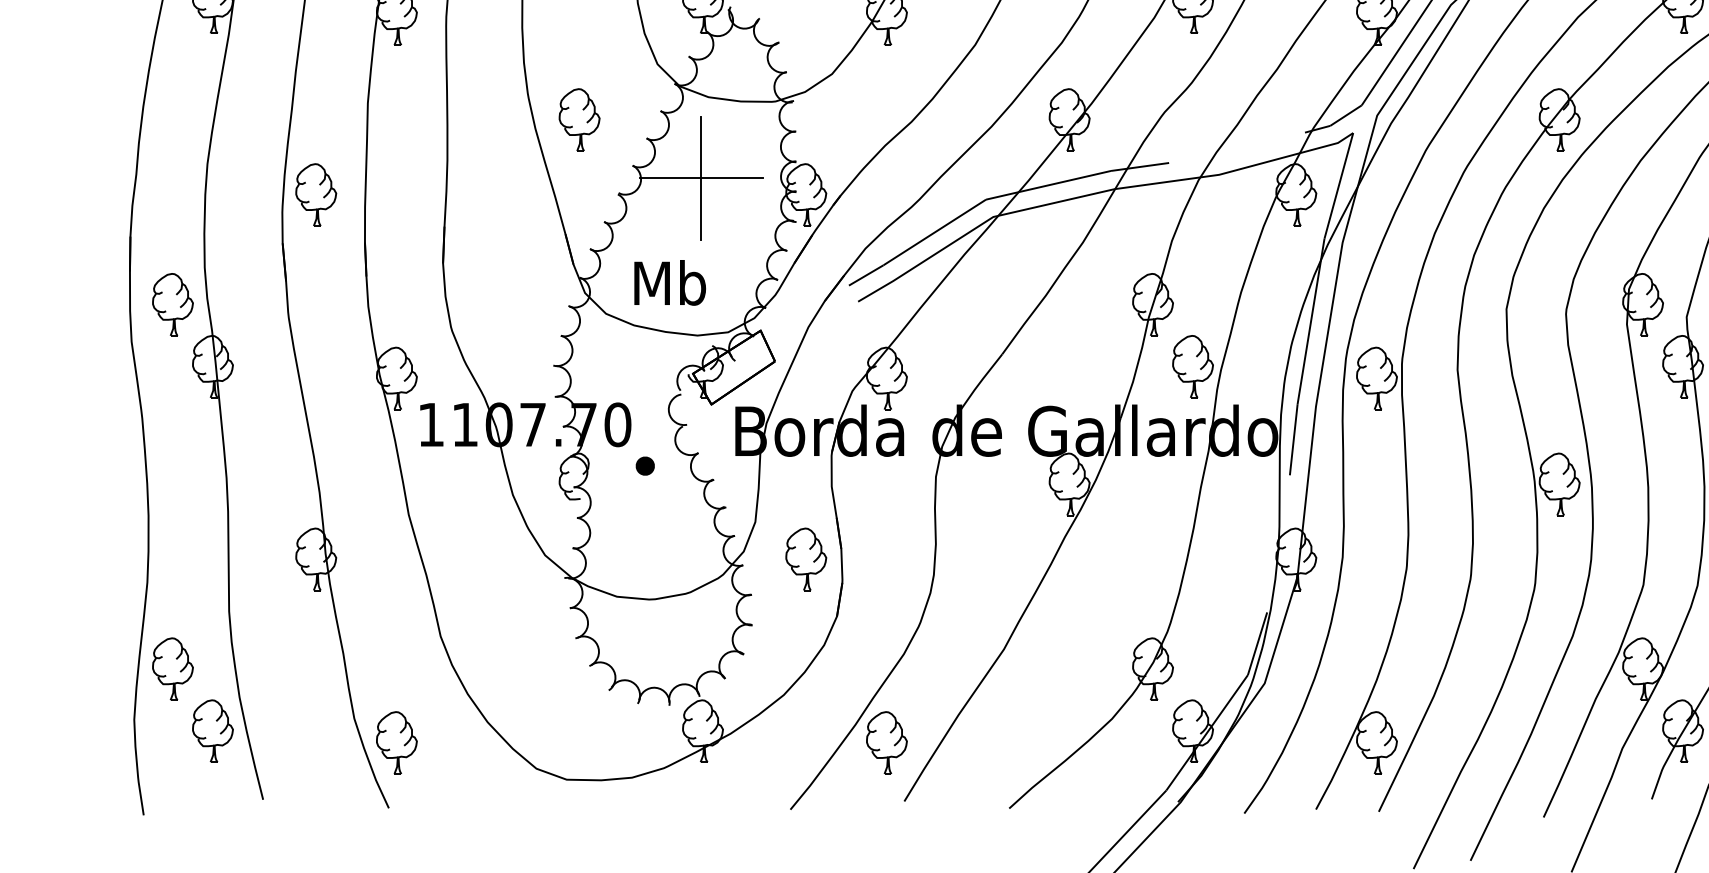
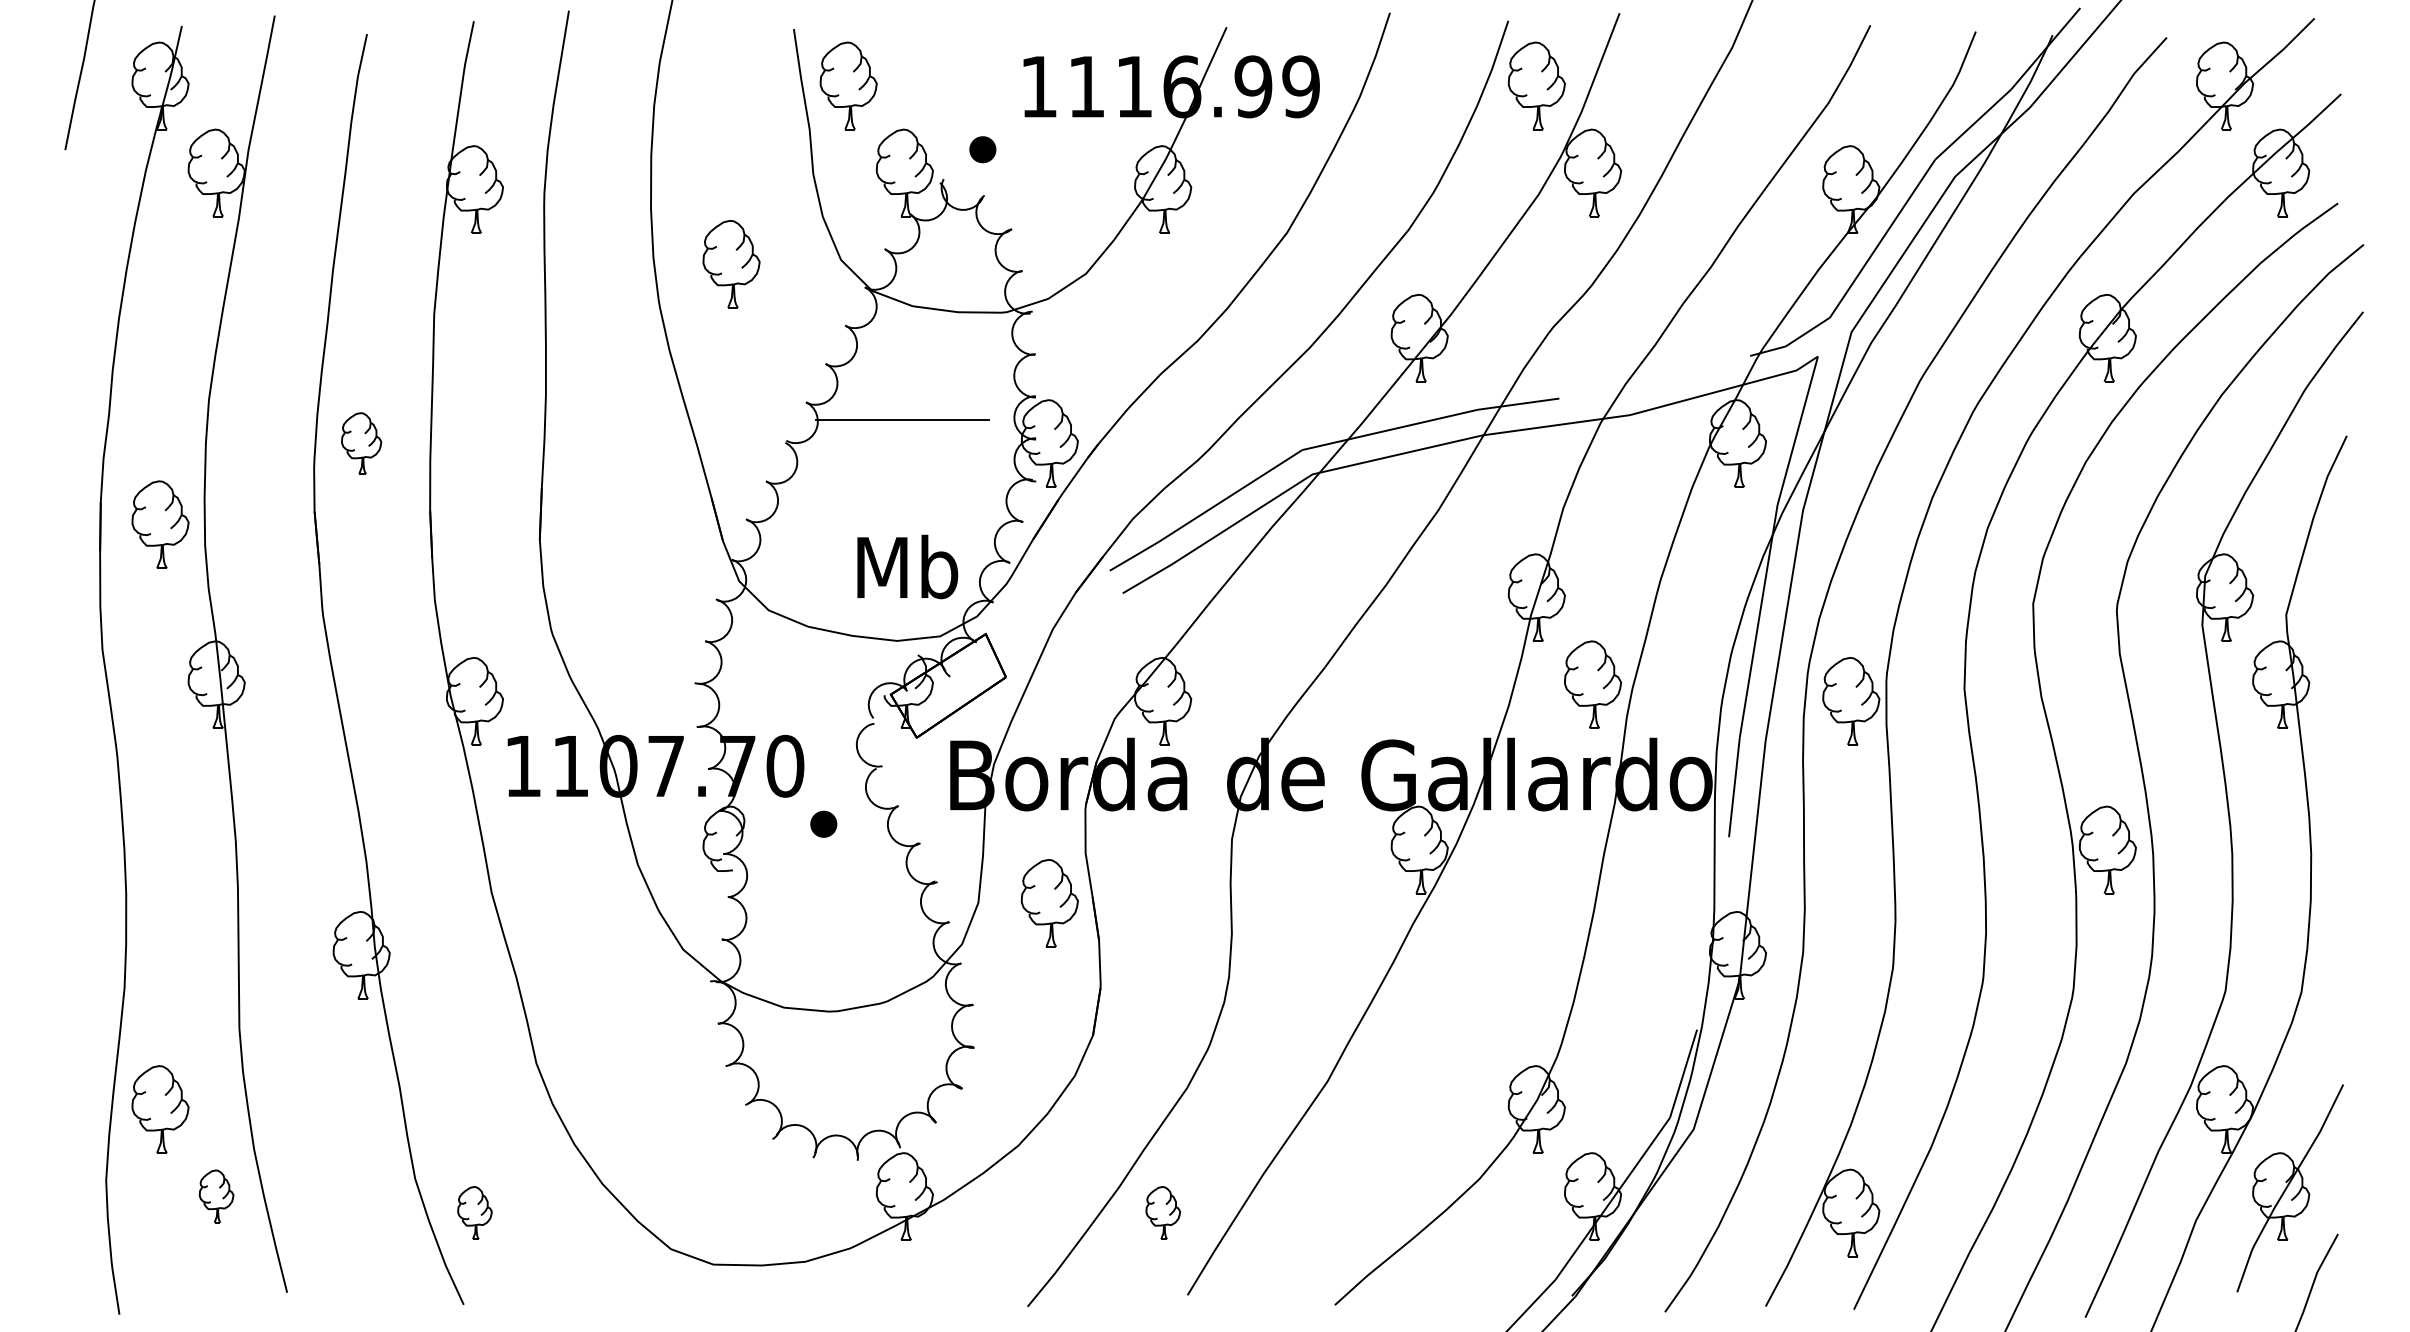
part: (579, 120) -> (731, 264), moved
line: (701, 177) -> (902, 419), removed
part: (316, 194) -> (361, 443), size x0.7
text: (670, 282) -> (907, 566), moved
part: (172, 304) -> (160, 524), moved
part: (806, 559) -> (1049, 903), moved
part: (212, 731) -> (216, 1196), size x0.6
part: (396, 742) -> (474, 1212), size x0.6
part: (887, 742) -> (1163, 1212), size x0.6

